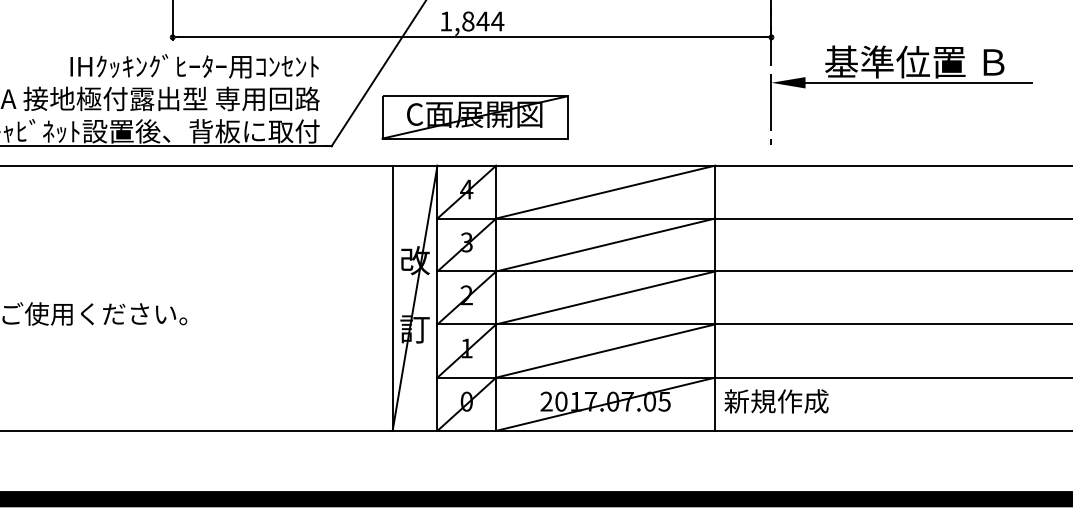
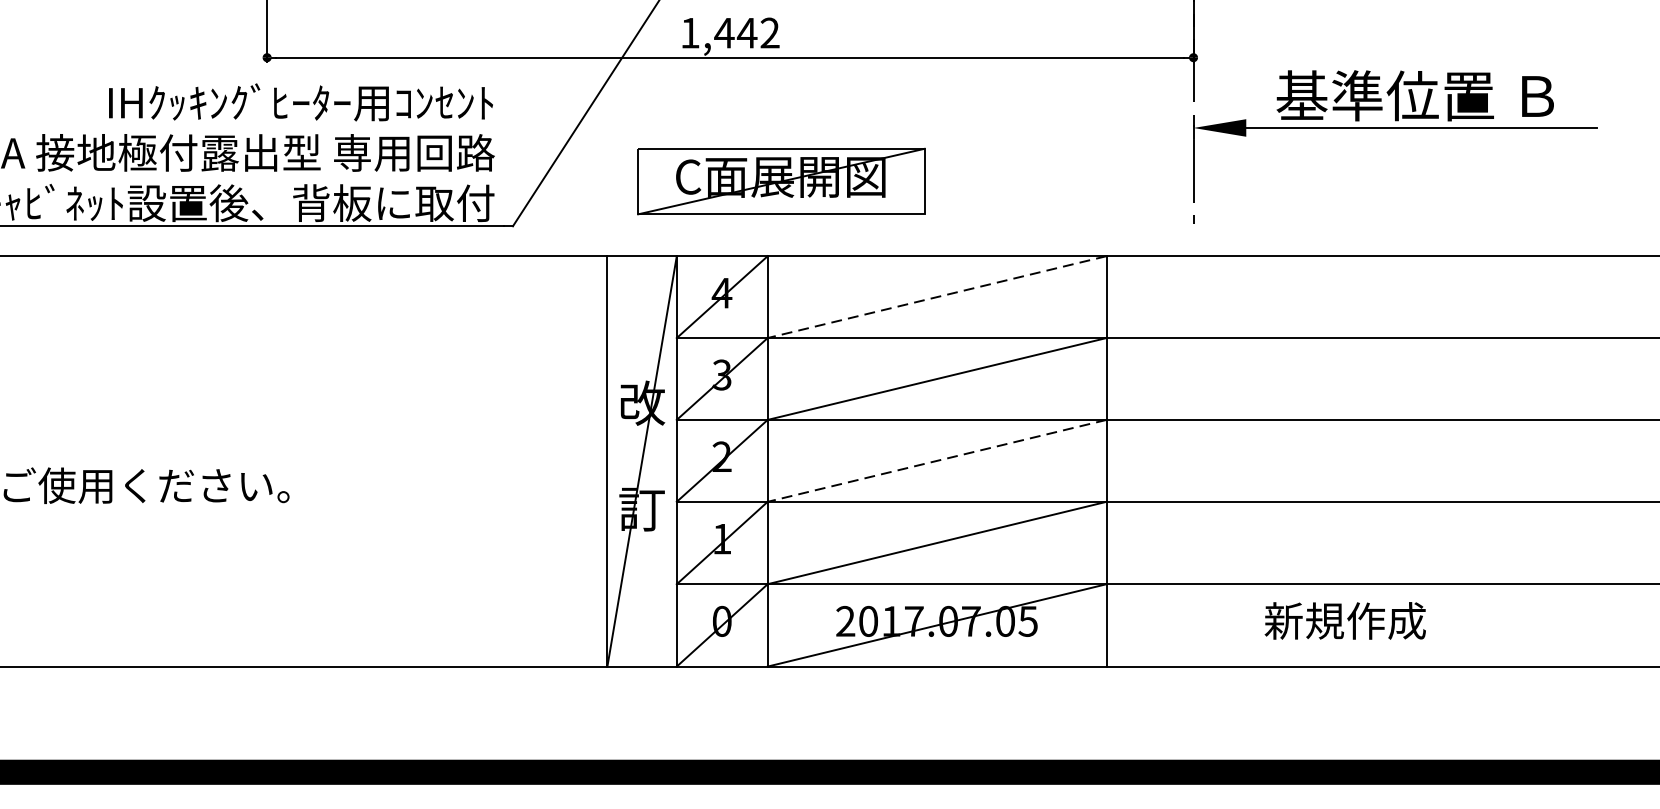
text: (482, 21) -> (746, 33), 1,844 -> 1,442
part: (474, 117) -> (780, 181), moved
line: (605, 192) -> (936, 297), solid -> dashed
line: (605, 297) -> (936, 460), solid -> dashed
text: (776, 401) -> (1345, 621), moved

